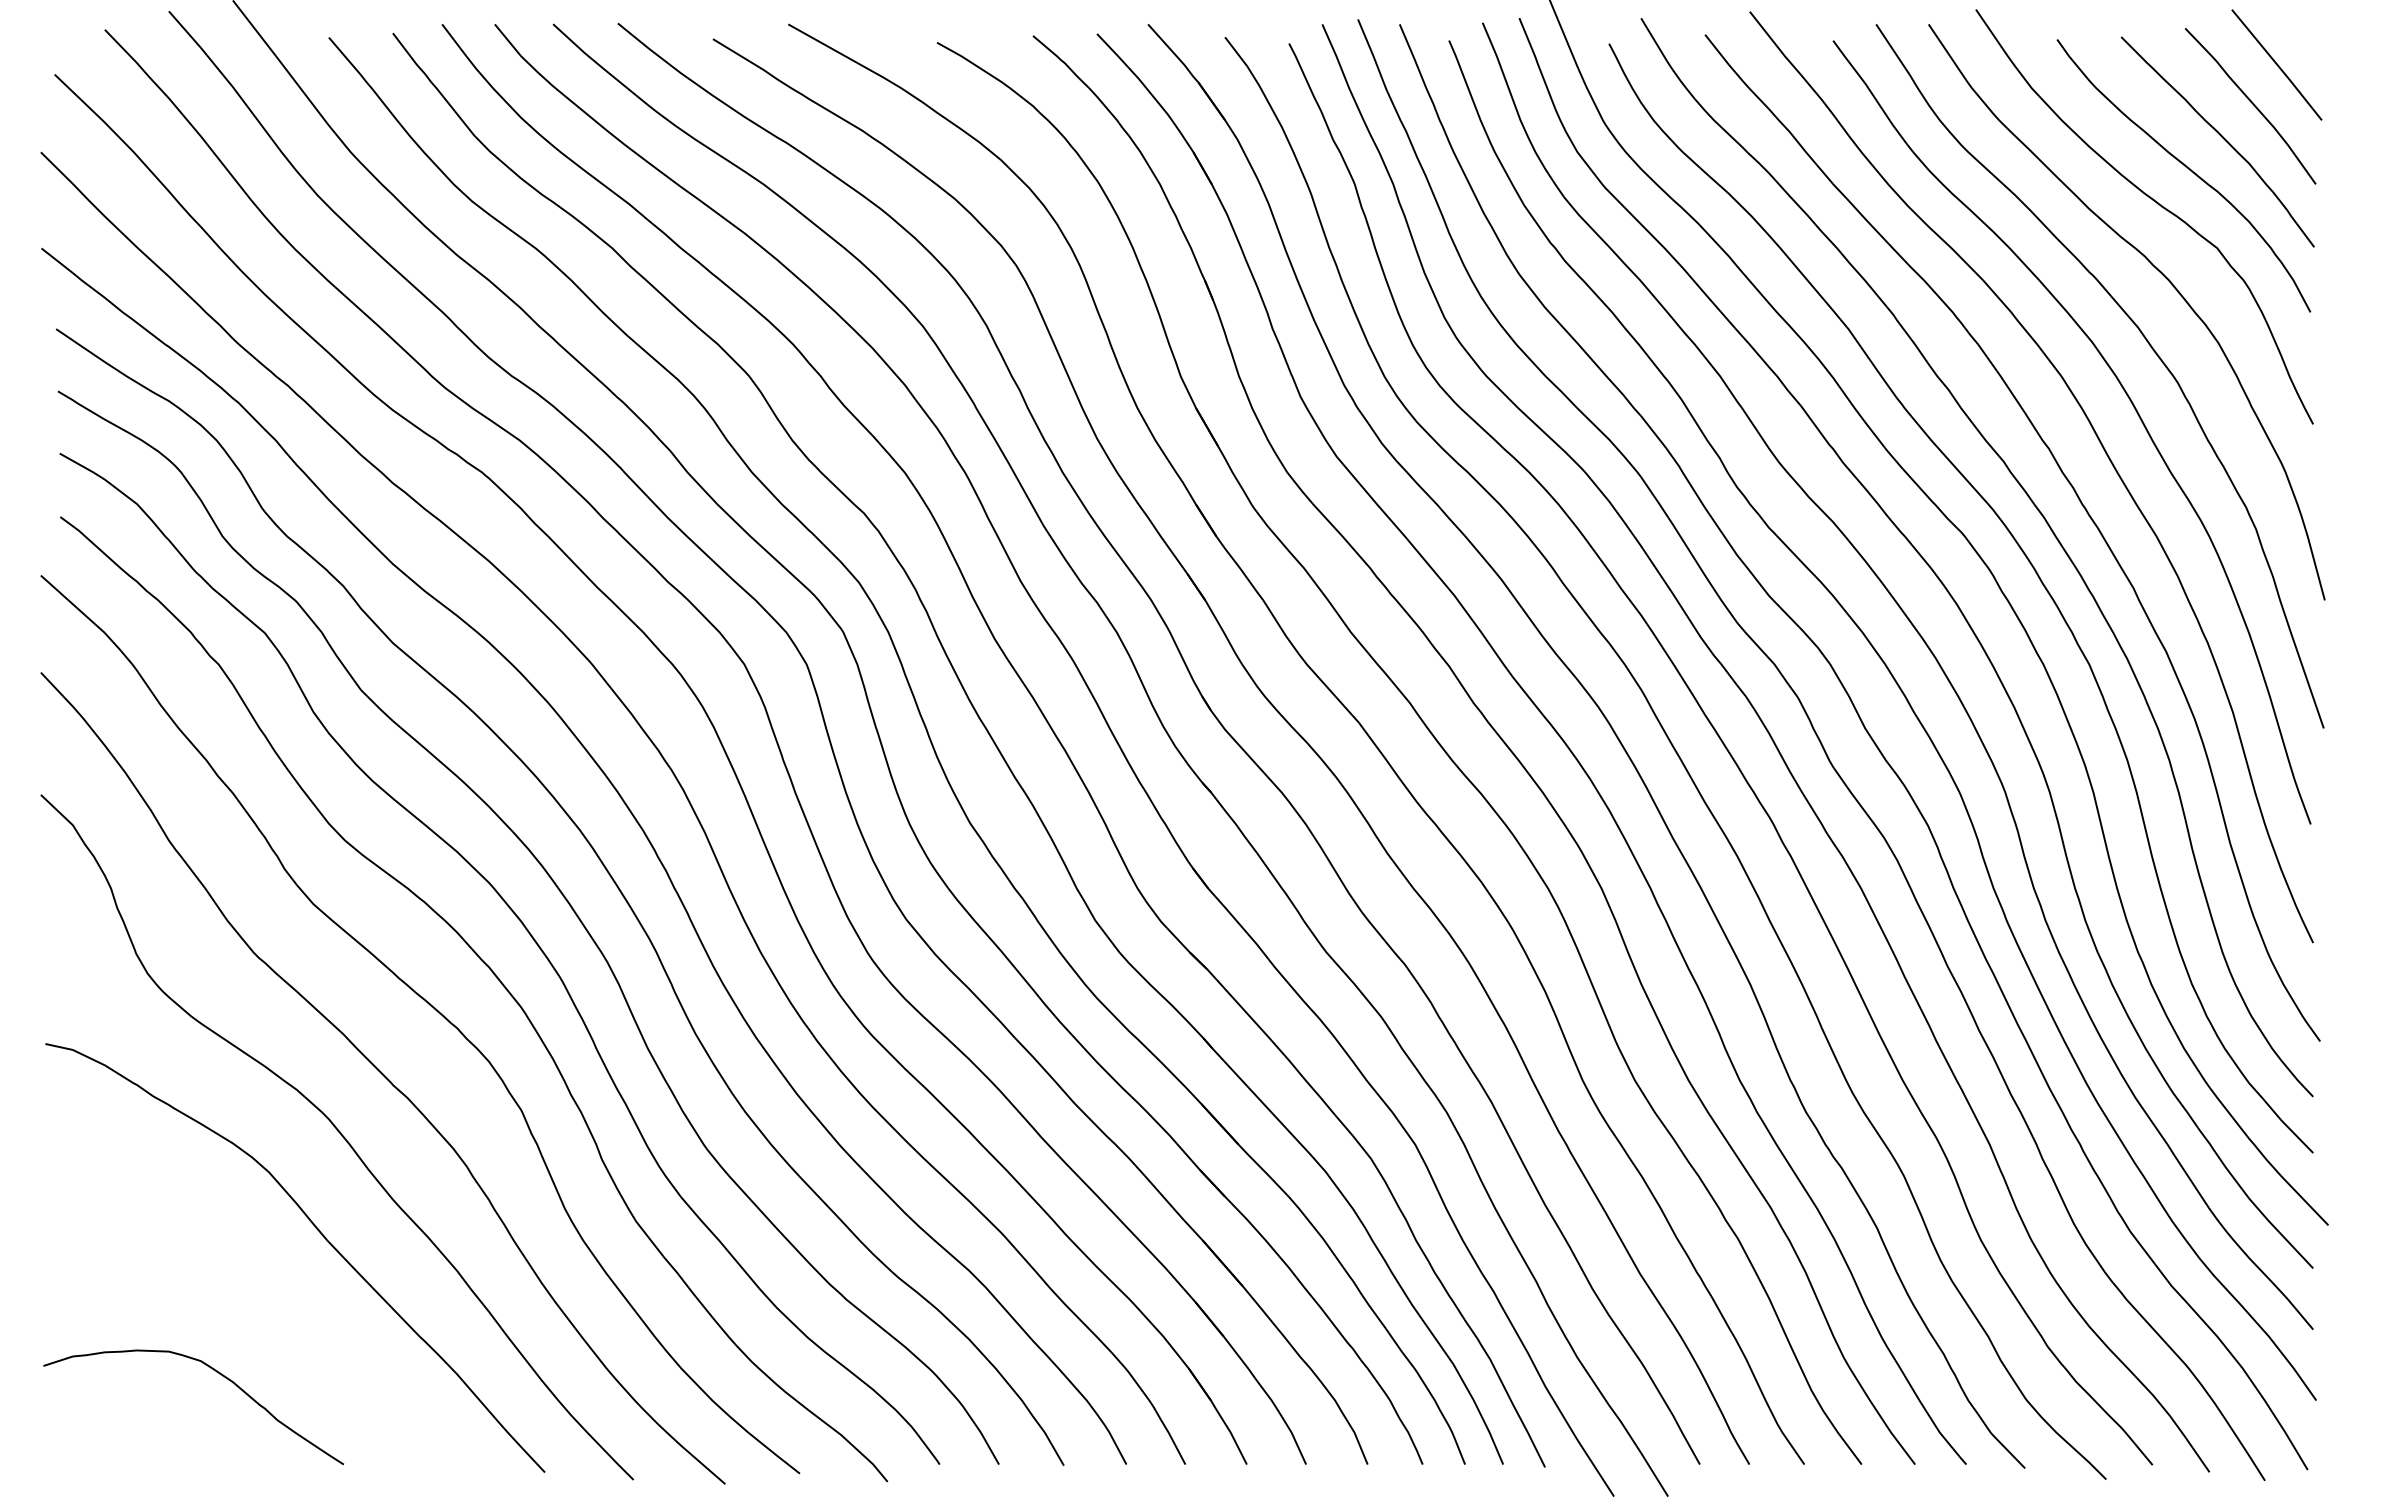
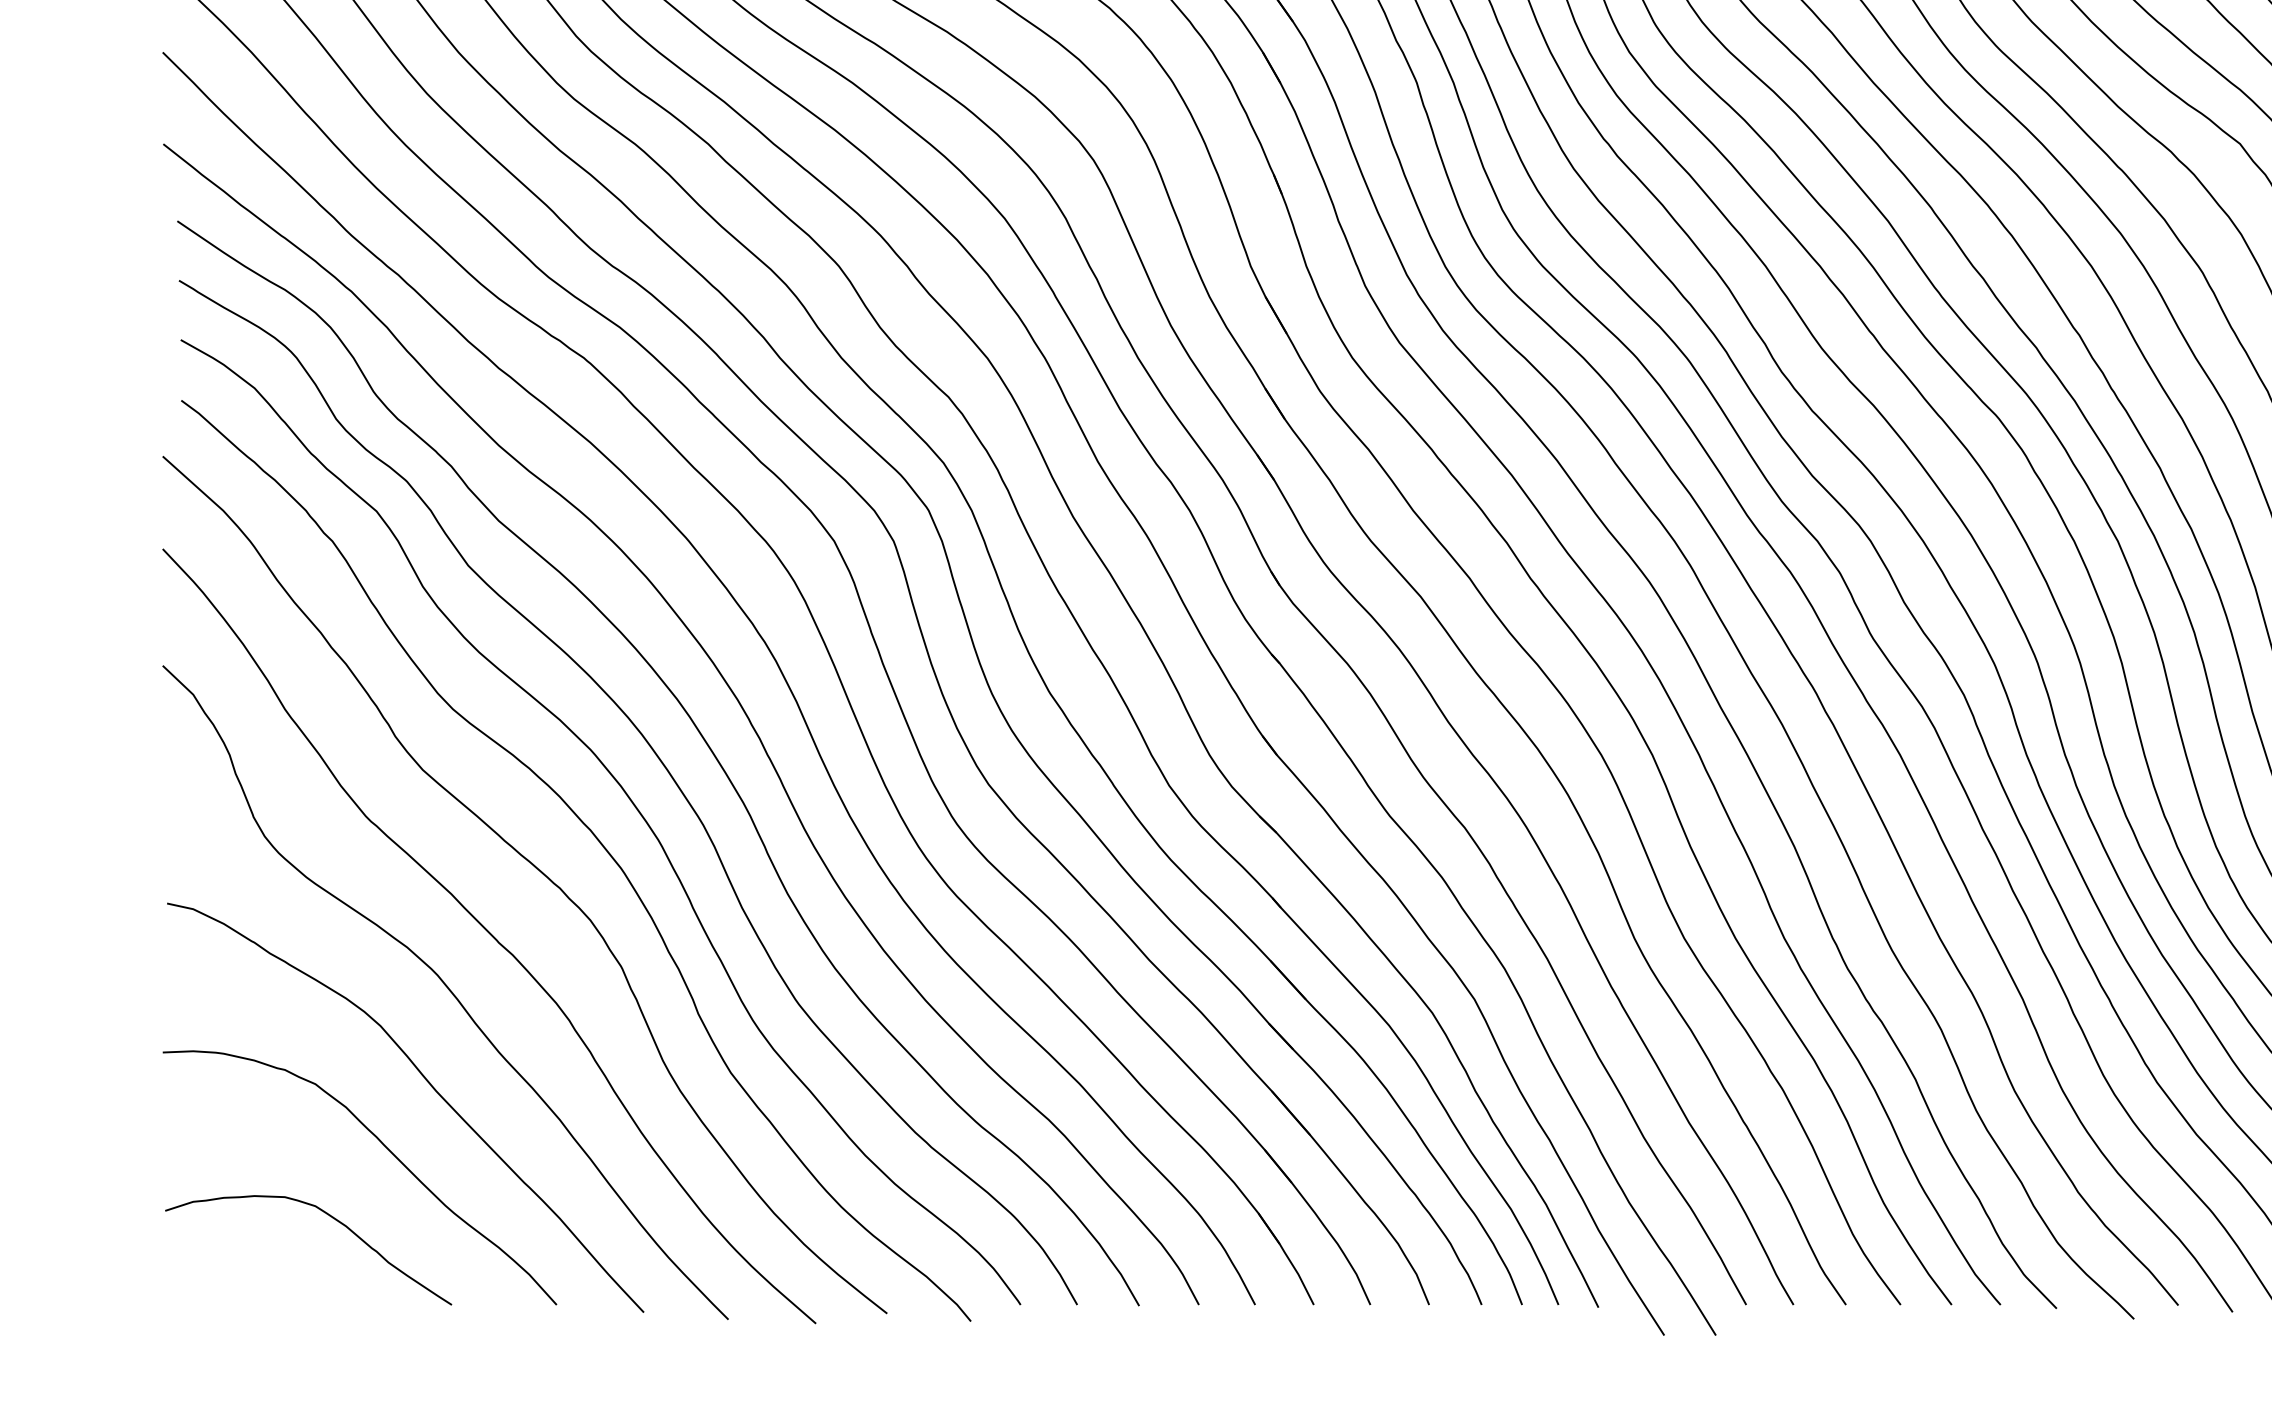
curve: (275, 1301) -> (386, 1149), added

